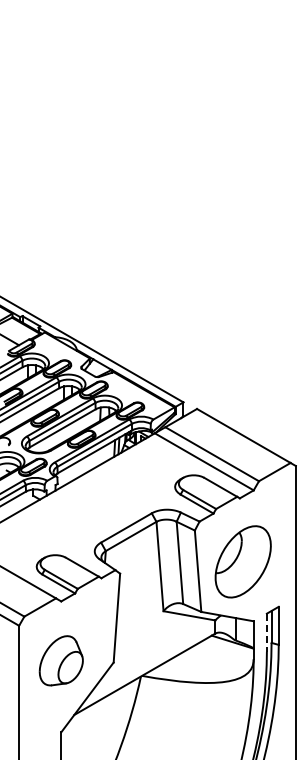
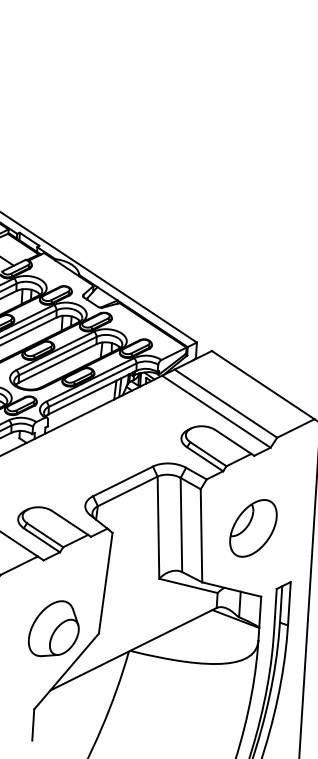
part: (242, 561) -> (252, 527), size x0.71
line: (266, 633) -> (274, 611), dashed -> solid
part: (60, 660) -> (53, 628), moved

